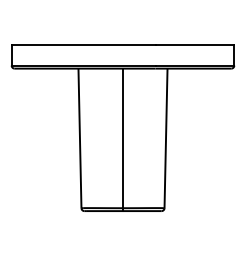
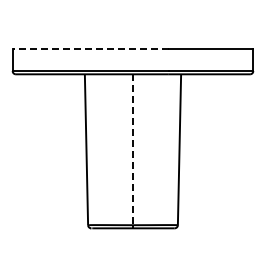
line: (83, 44) -> (90, 48), solid -> dashed
line: (123, 139) -> (133, 150), solid -> dashed

